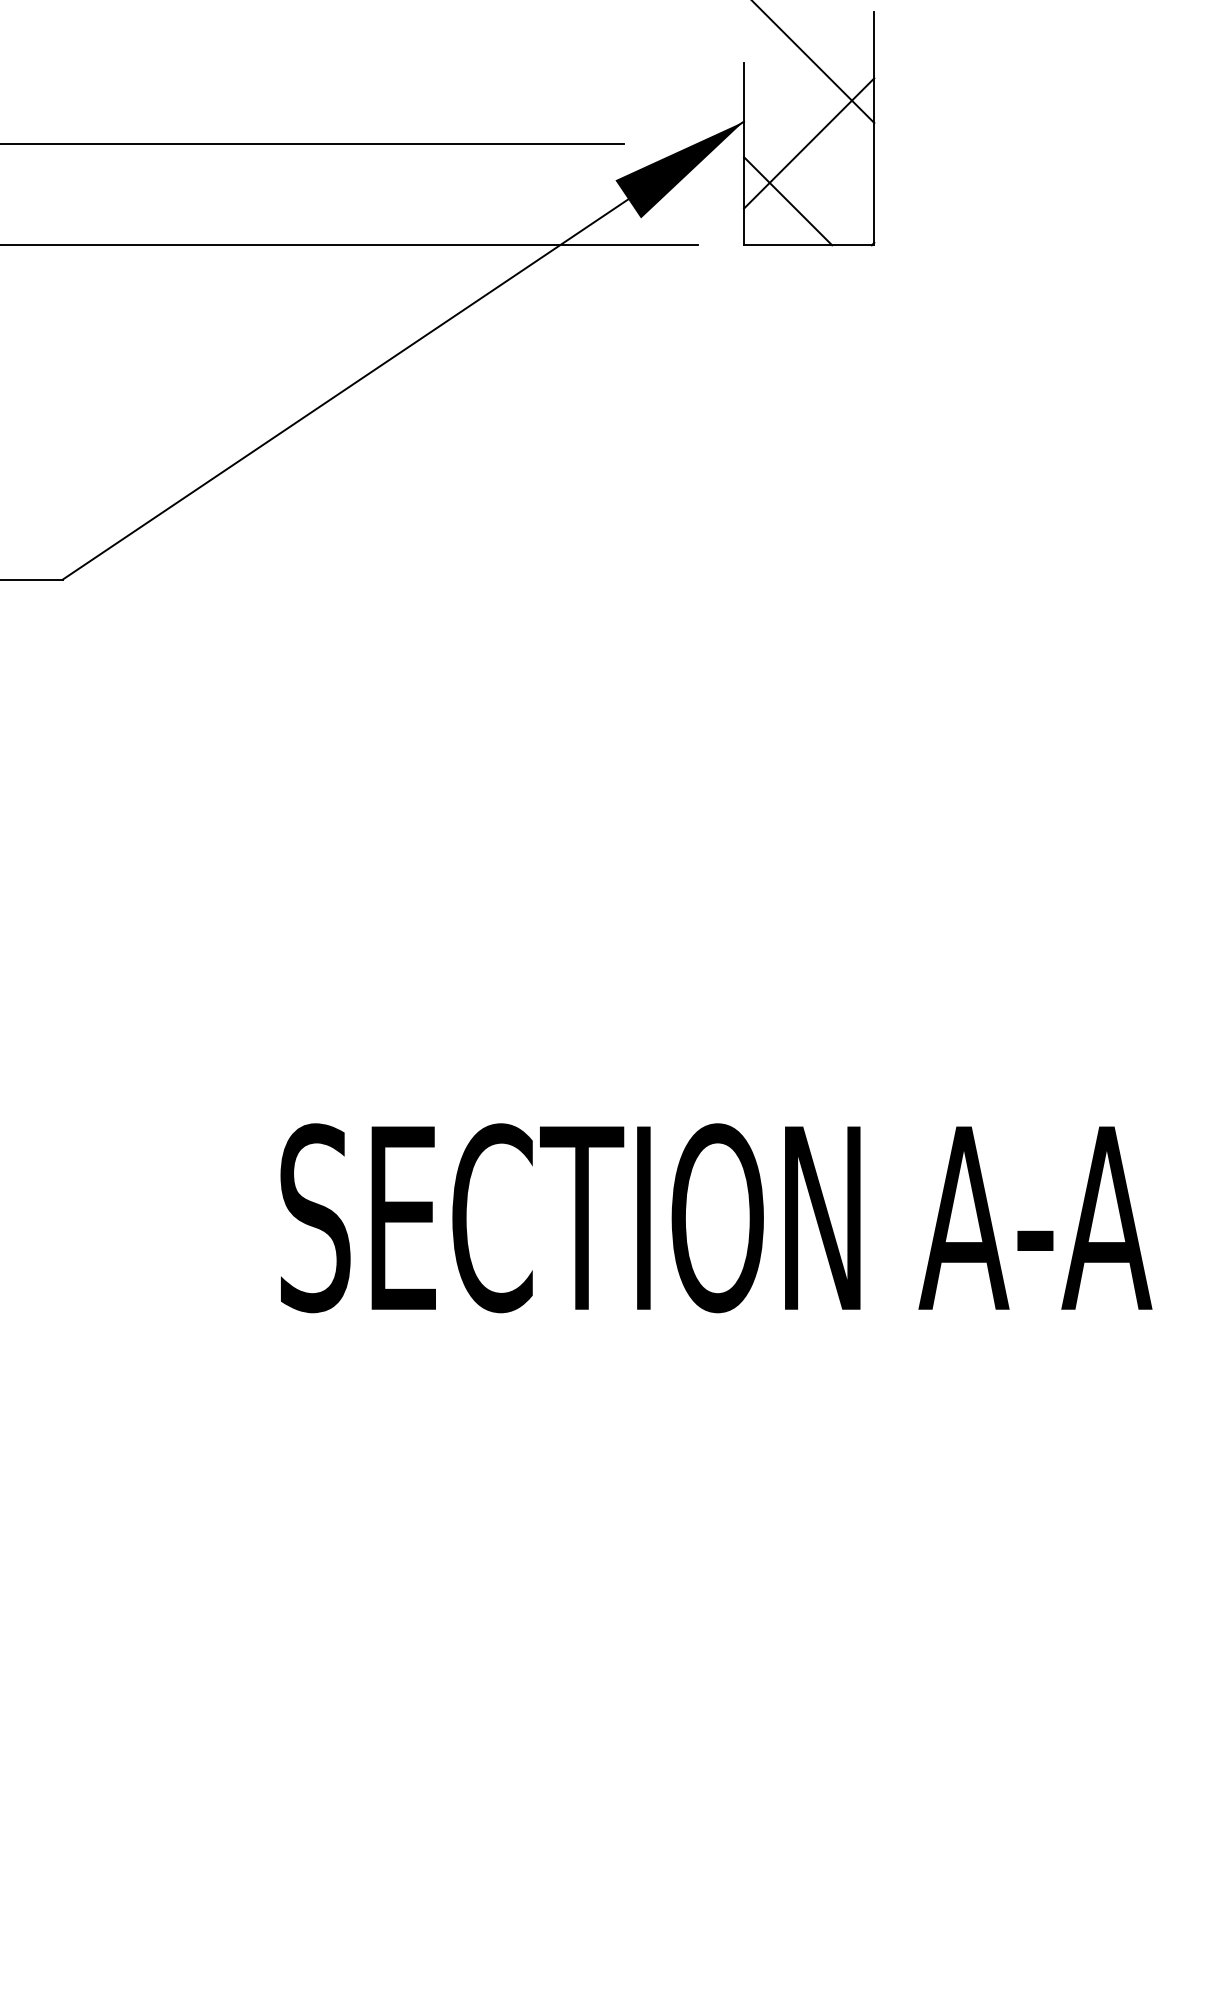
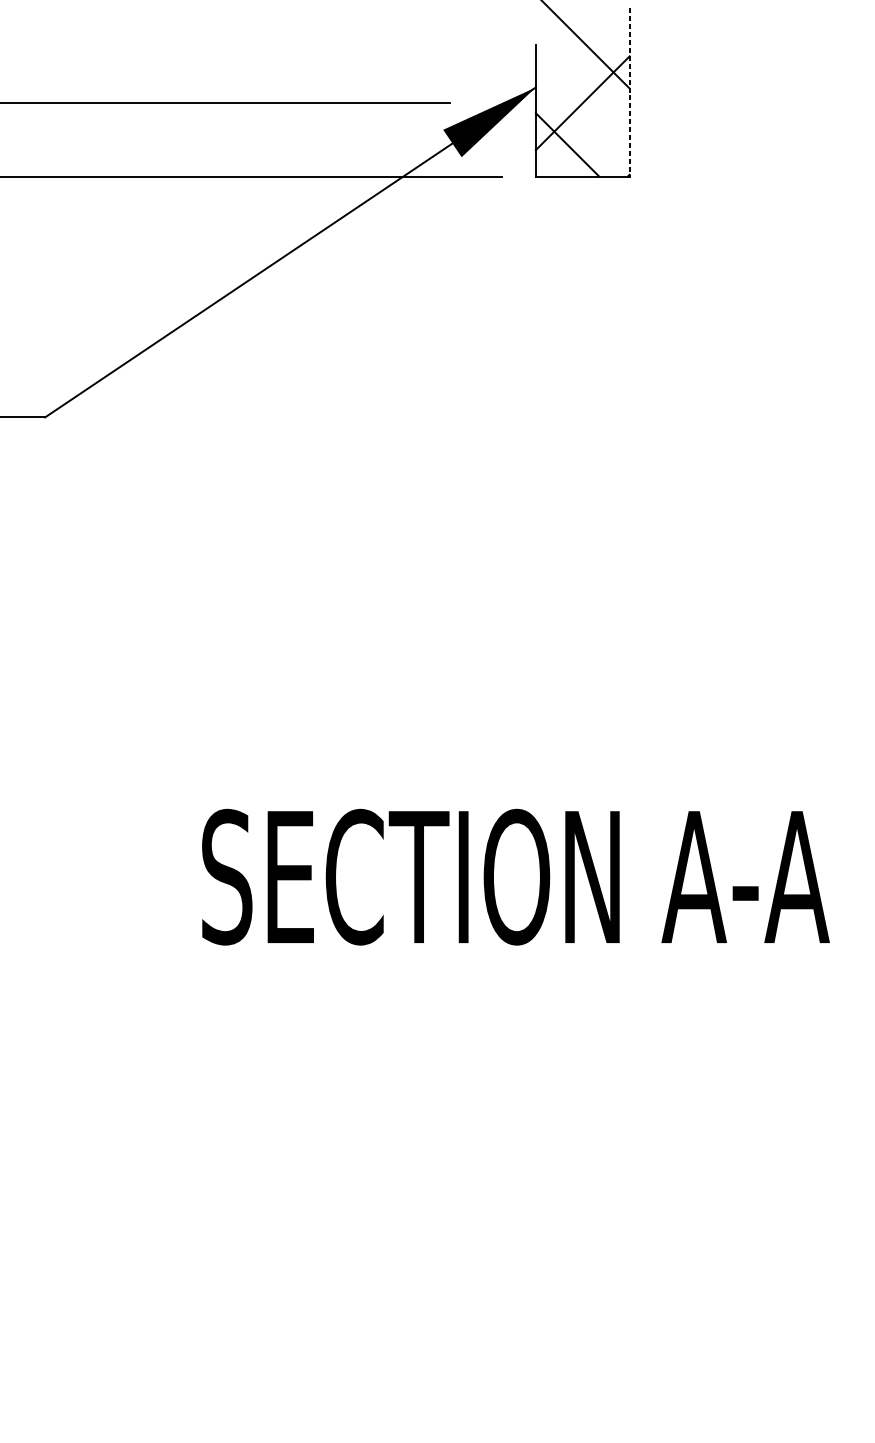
line: (874, 128) -> (629, 92), solid -> dashed

